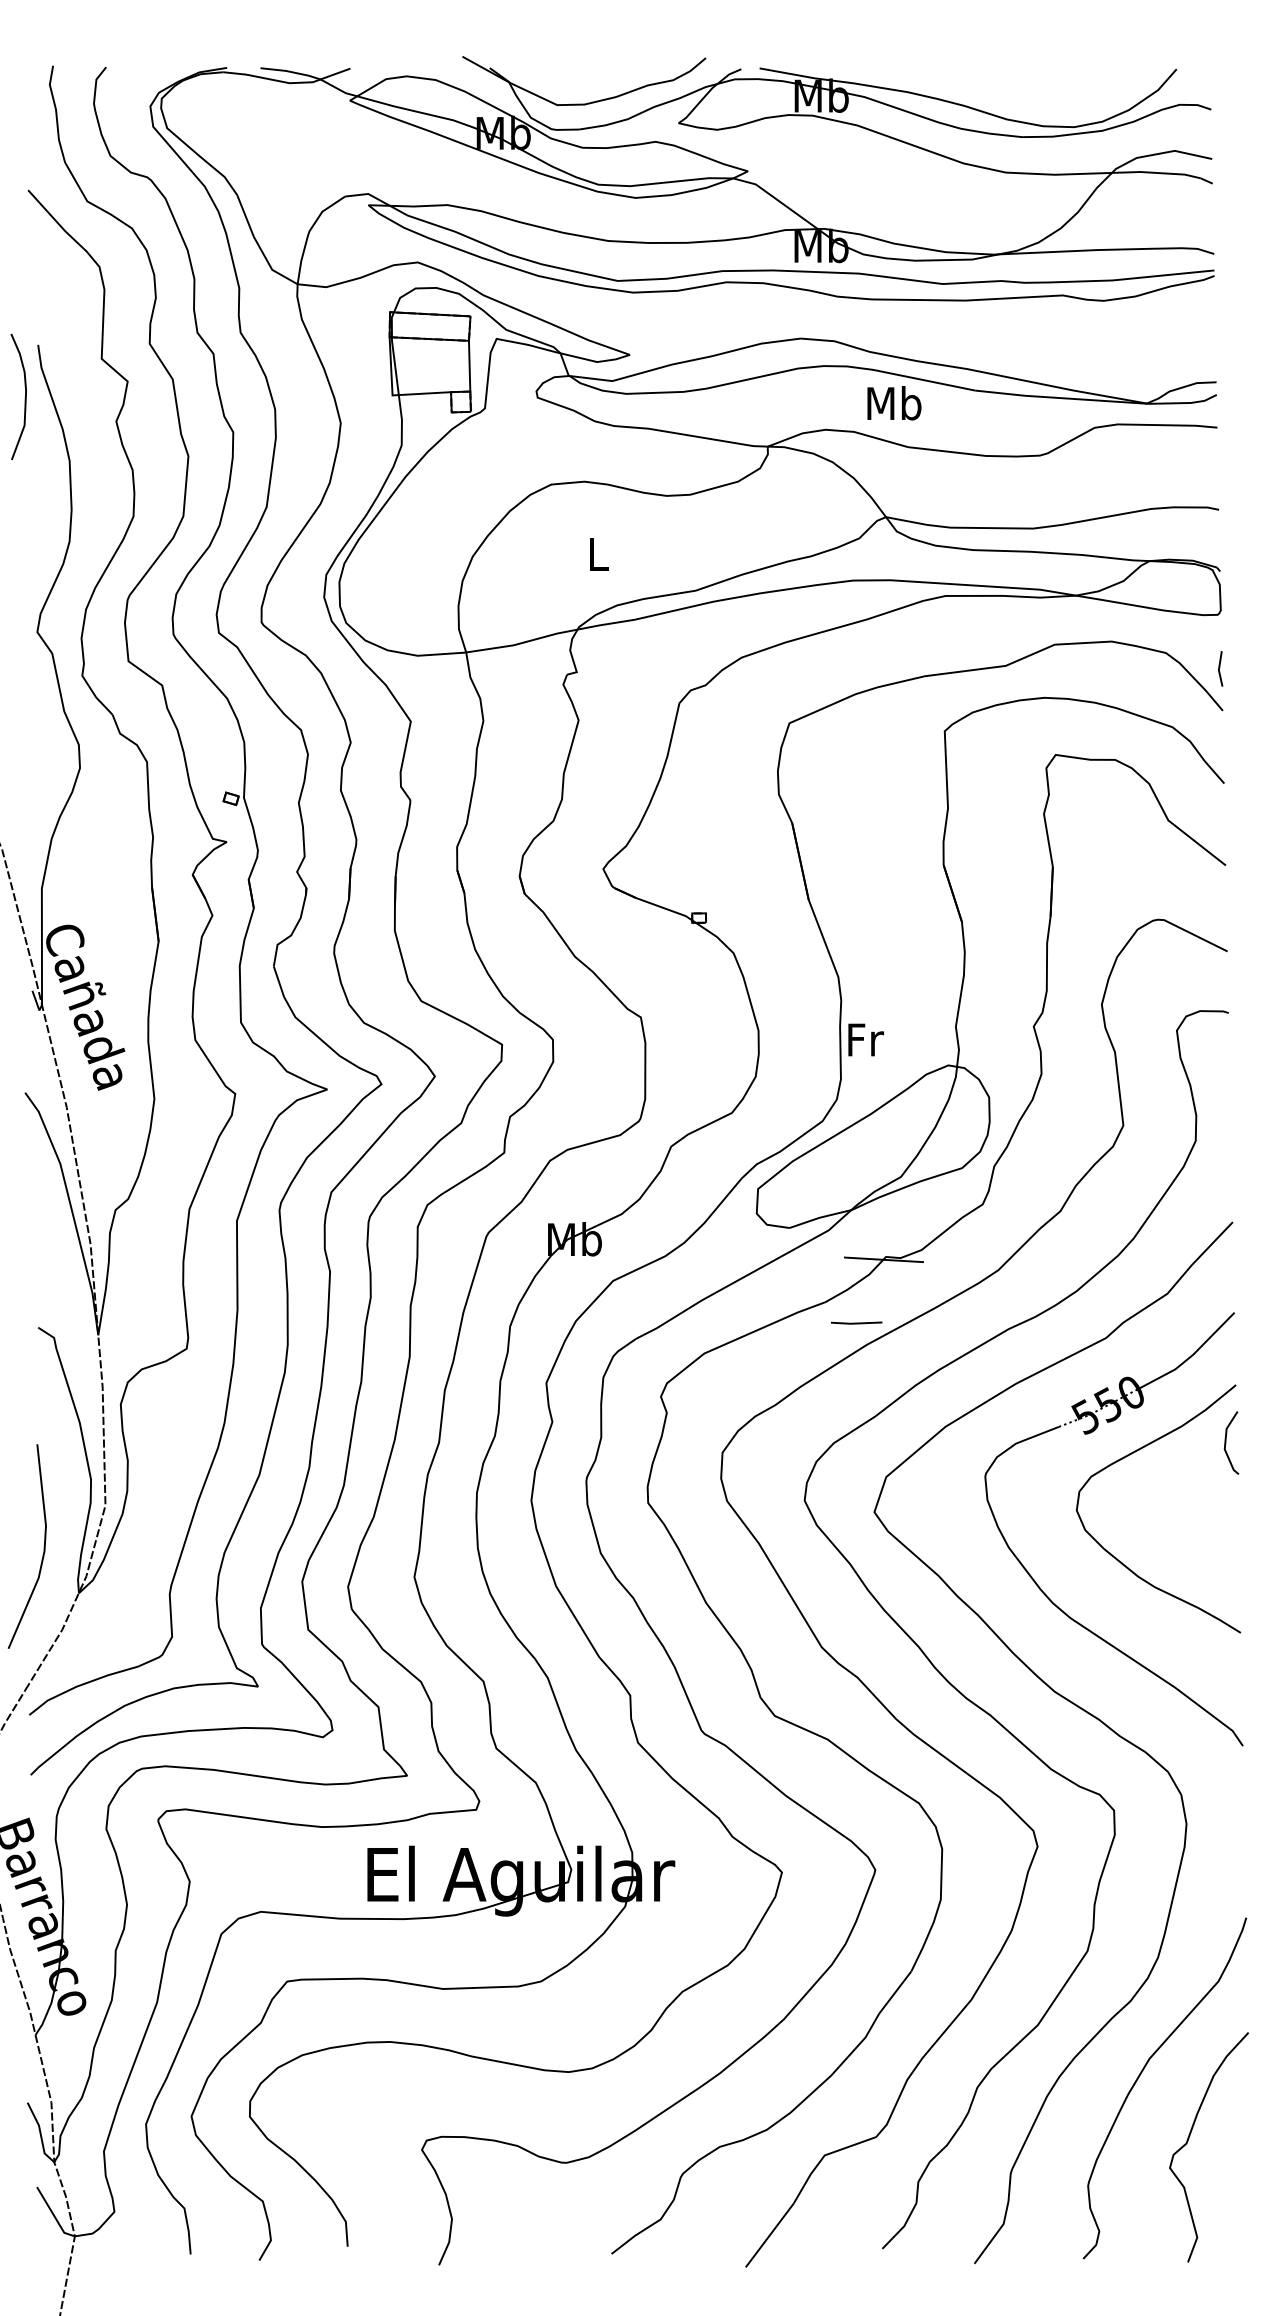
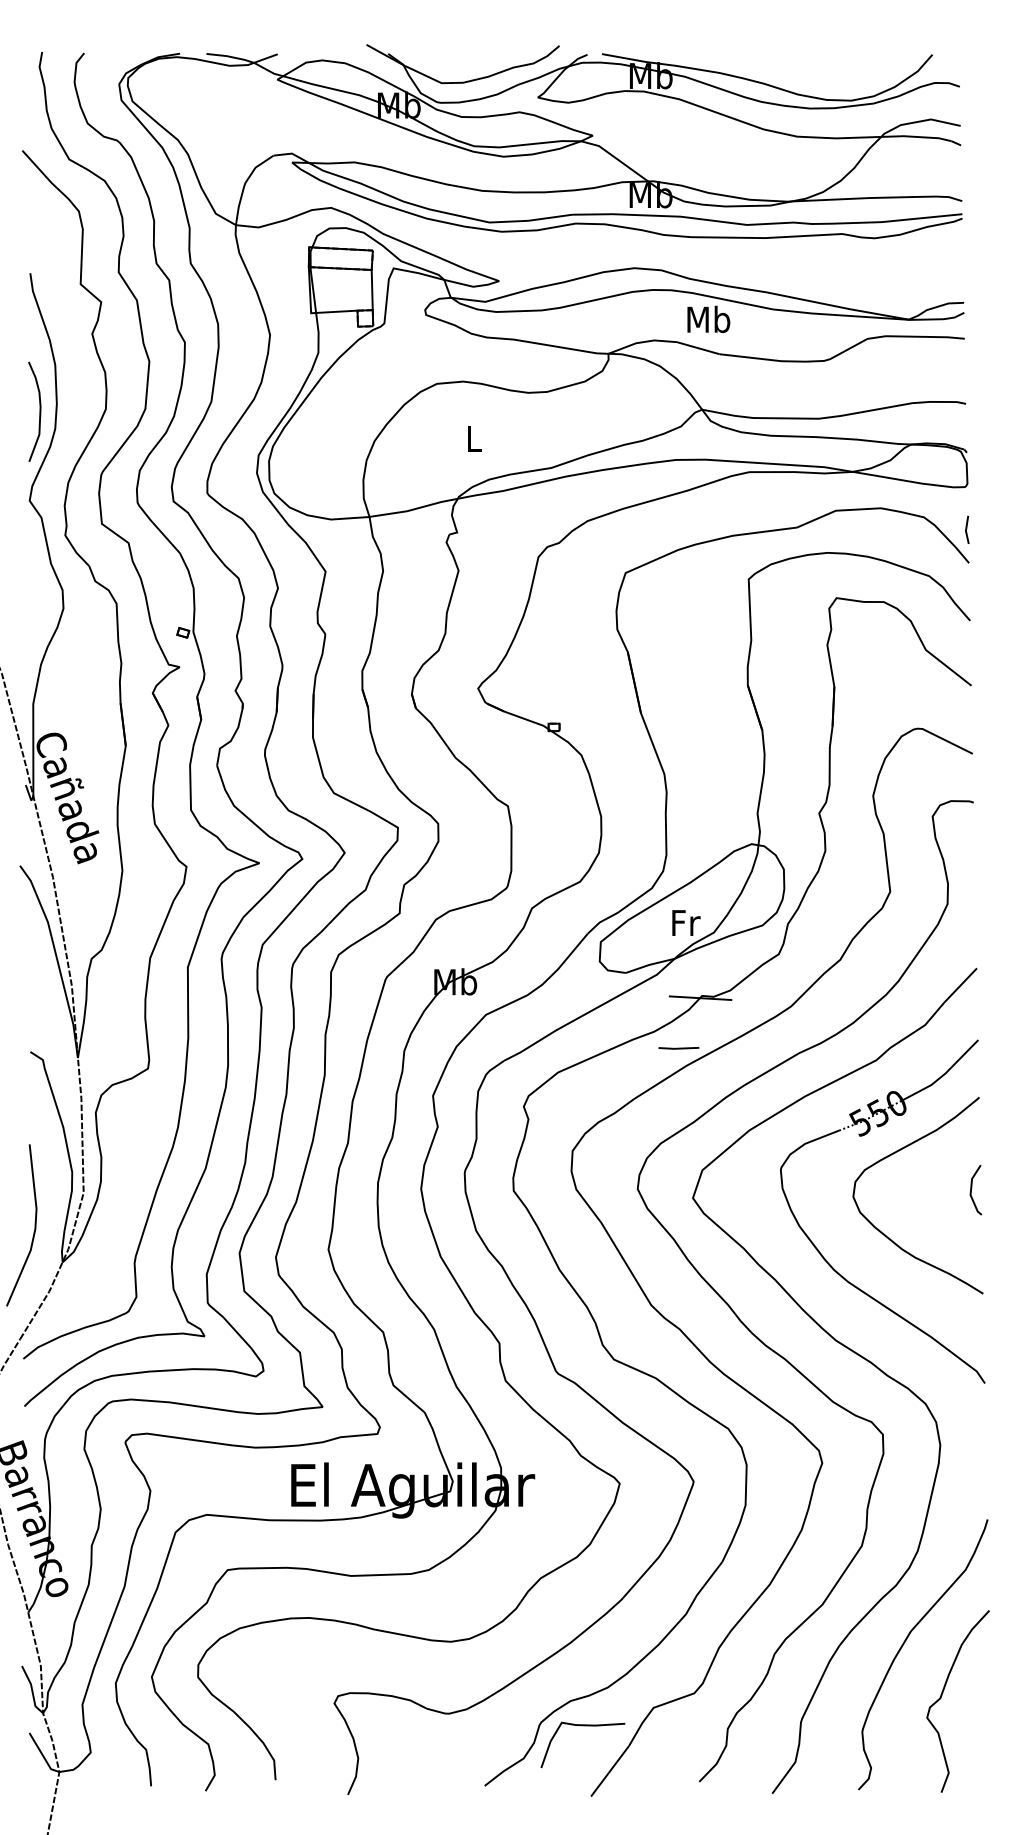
curve: (24, 398) -> (39, 413), moved
text: (865, 1039) -> (685, 922), moved
line: (1226, 1442) -> (971, 1189), moved
curve: (735, 2178) -> (582, 1726), added

